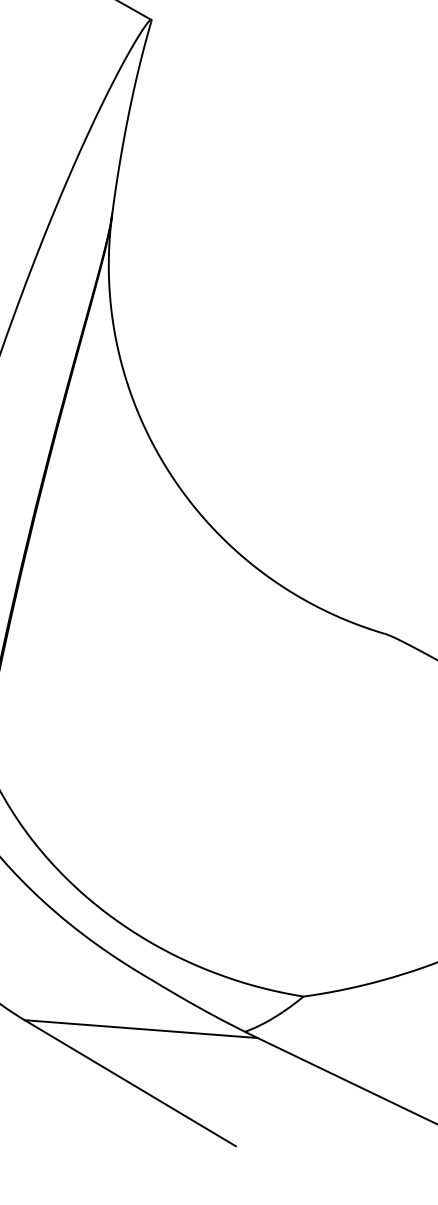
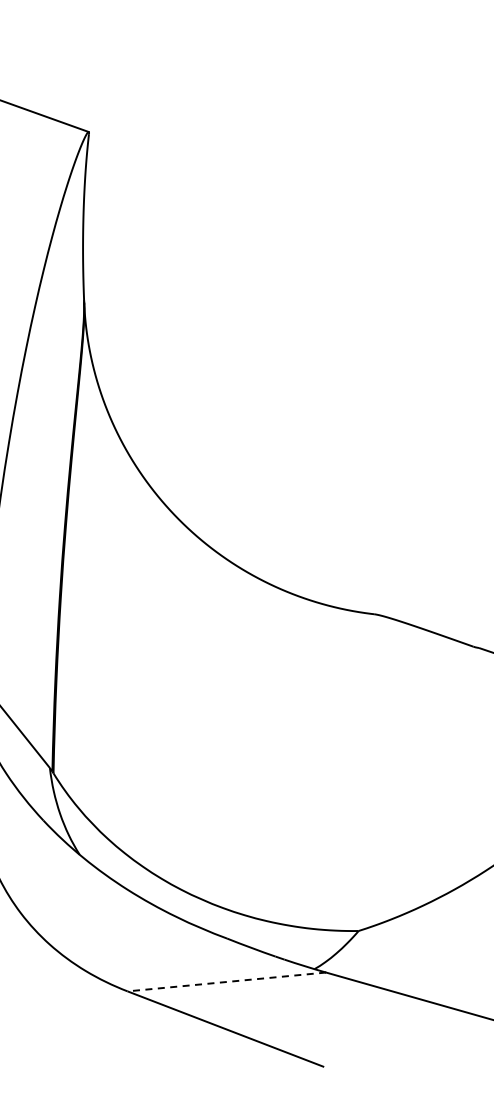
line: (140, 1028) -> (226, 981), solid -> dashed

